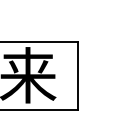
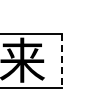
line: (77, 75) -> (61, 60), solid -> dashed

